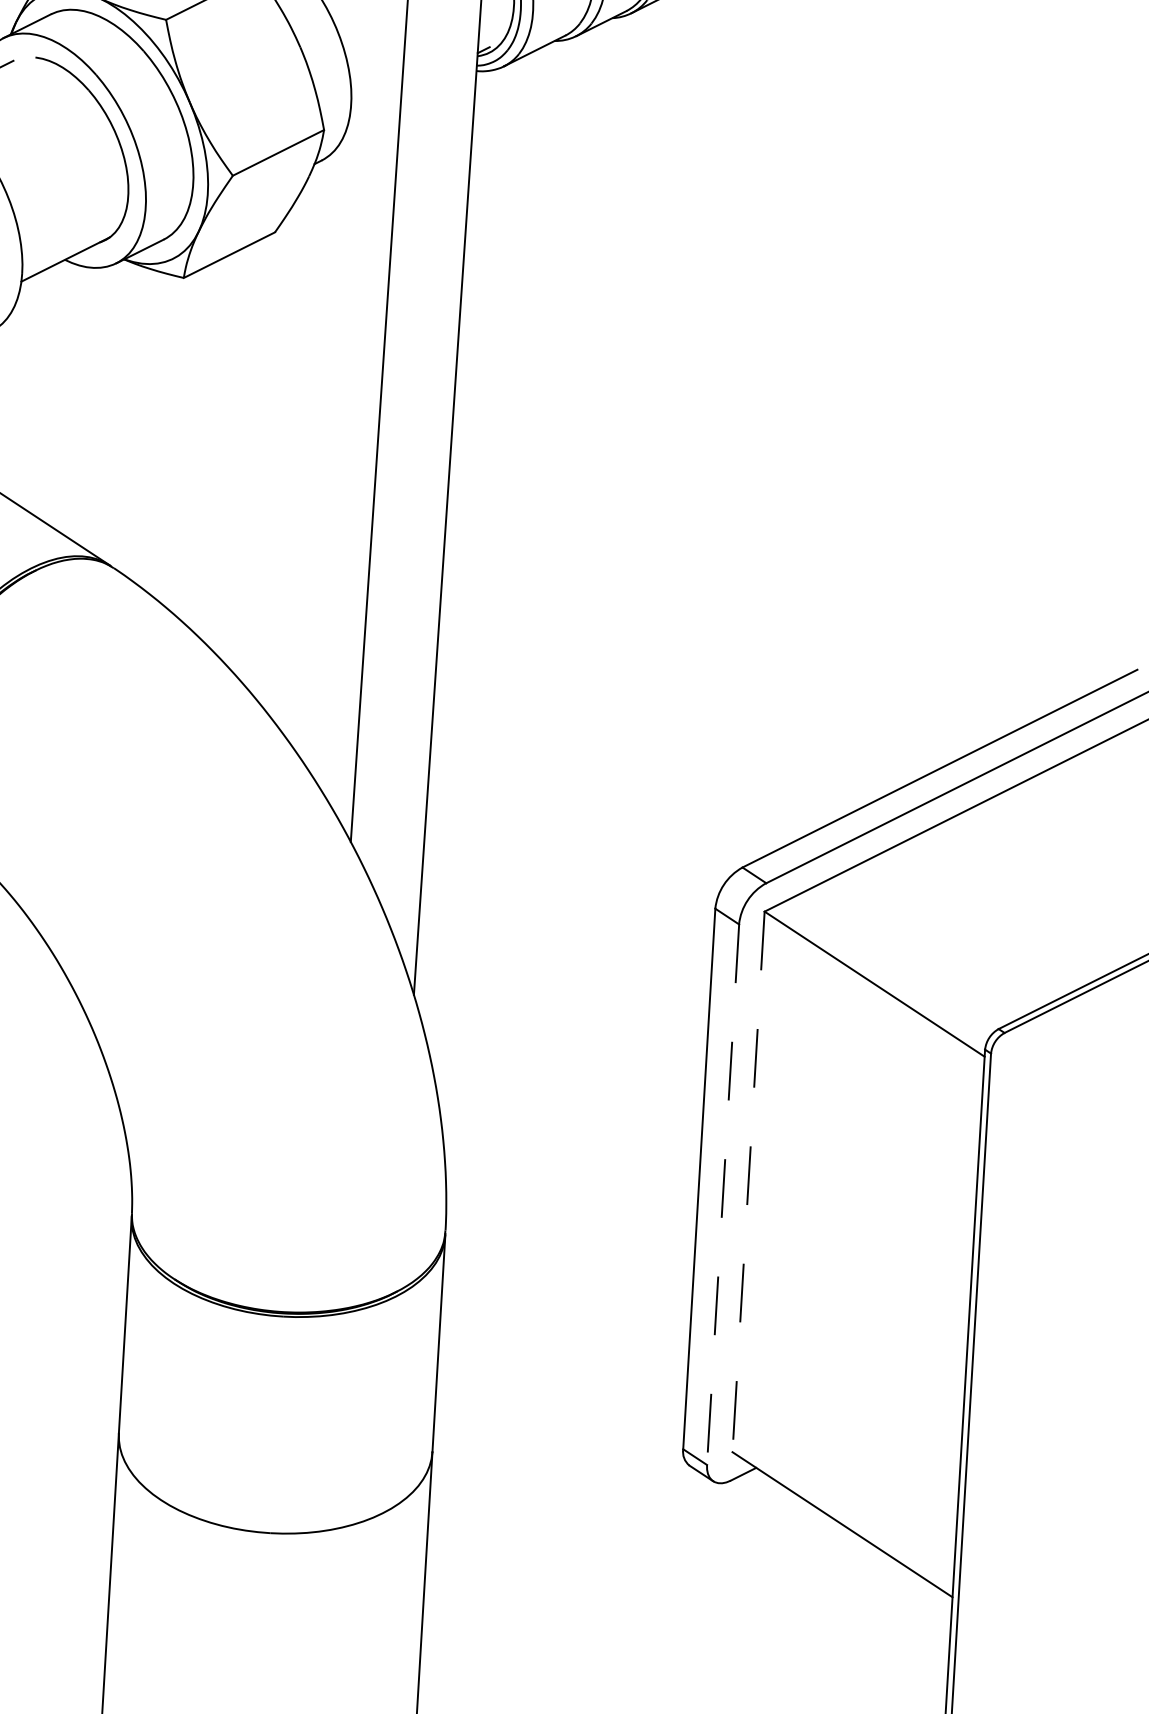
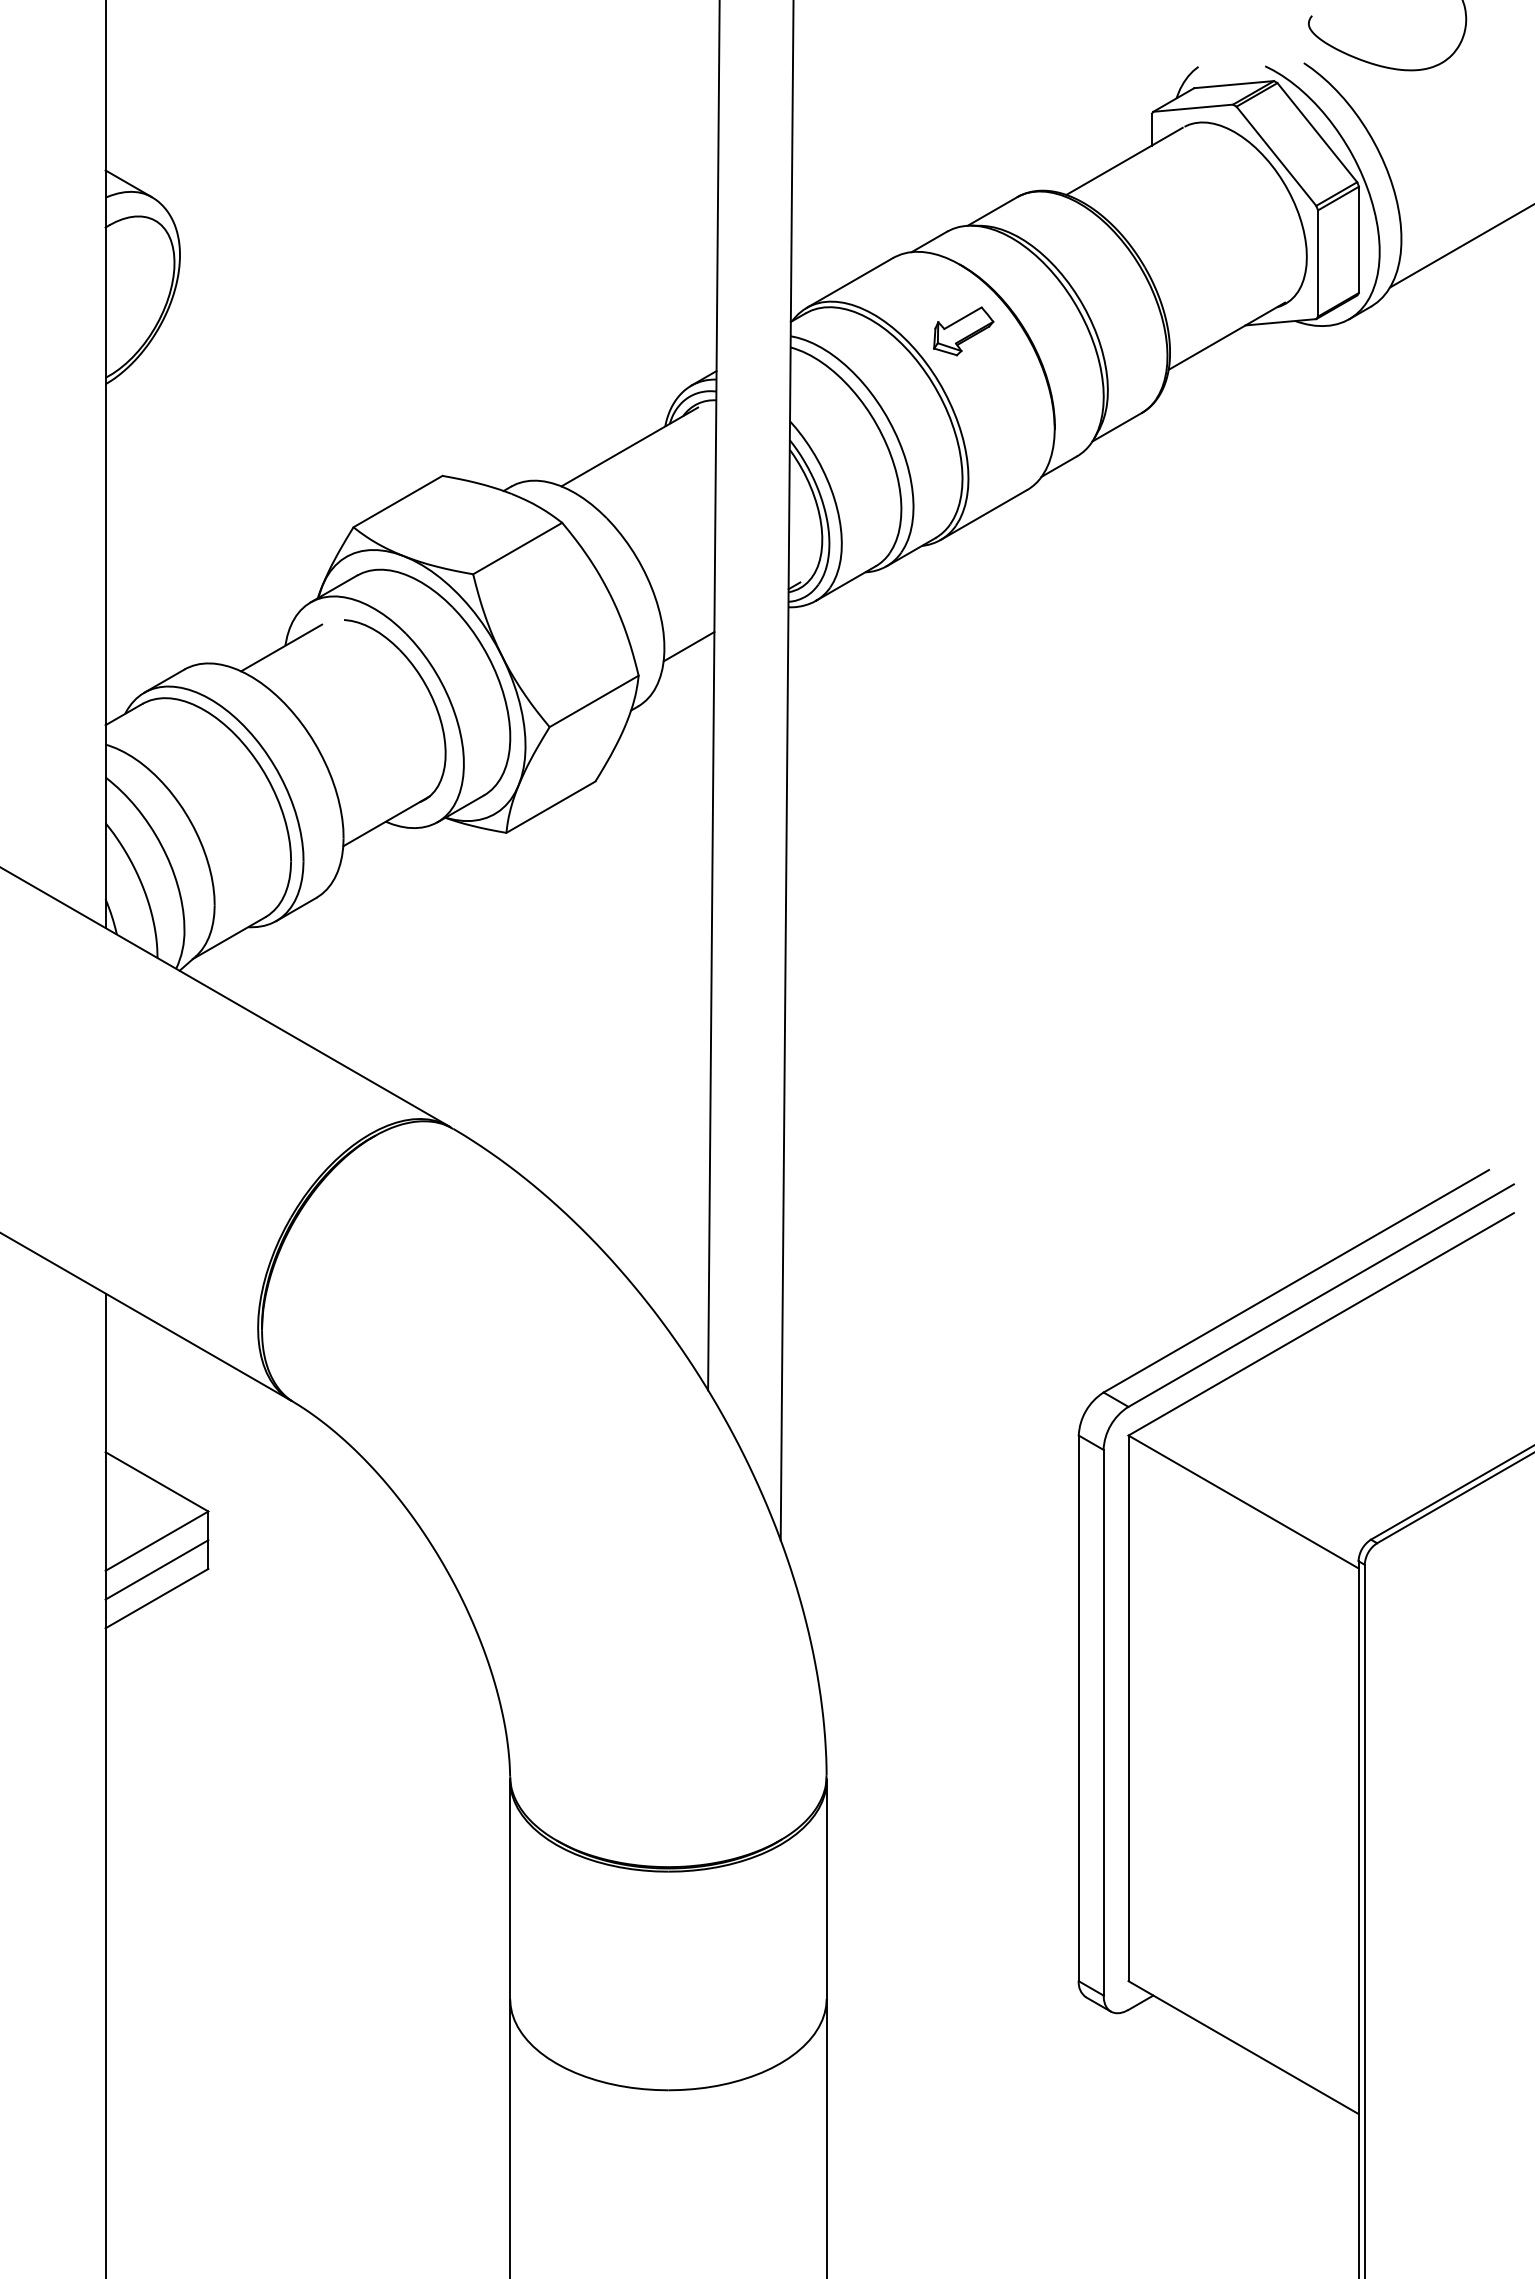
line: (375, 104) -> (688, 646), added
line: (748, 1182) -> (1128, 1708), dashed -> solid
line: (722, 1194) -> (1103, 1722), dashed -> solid

